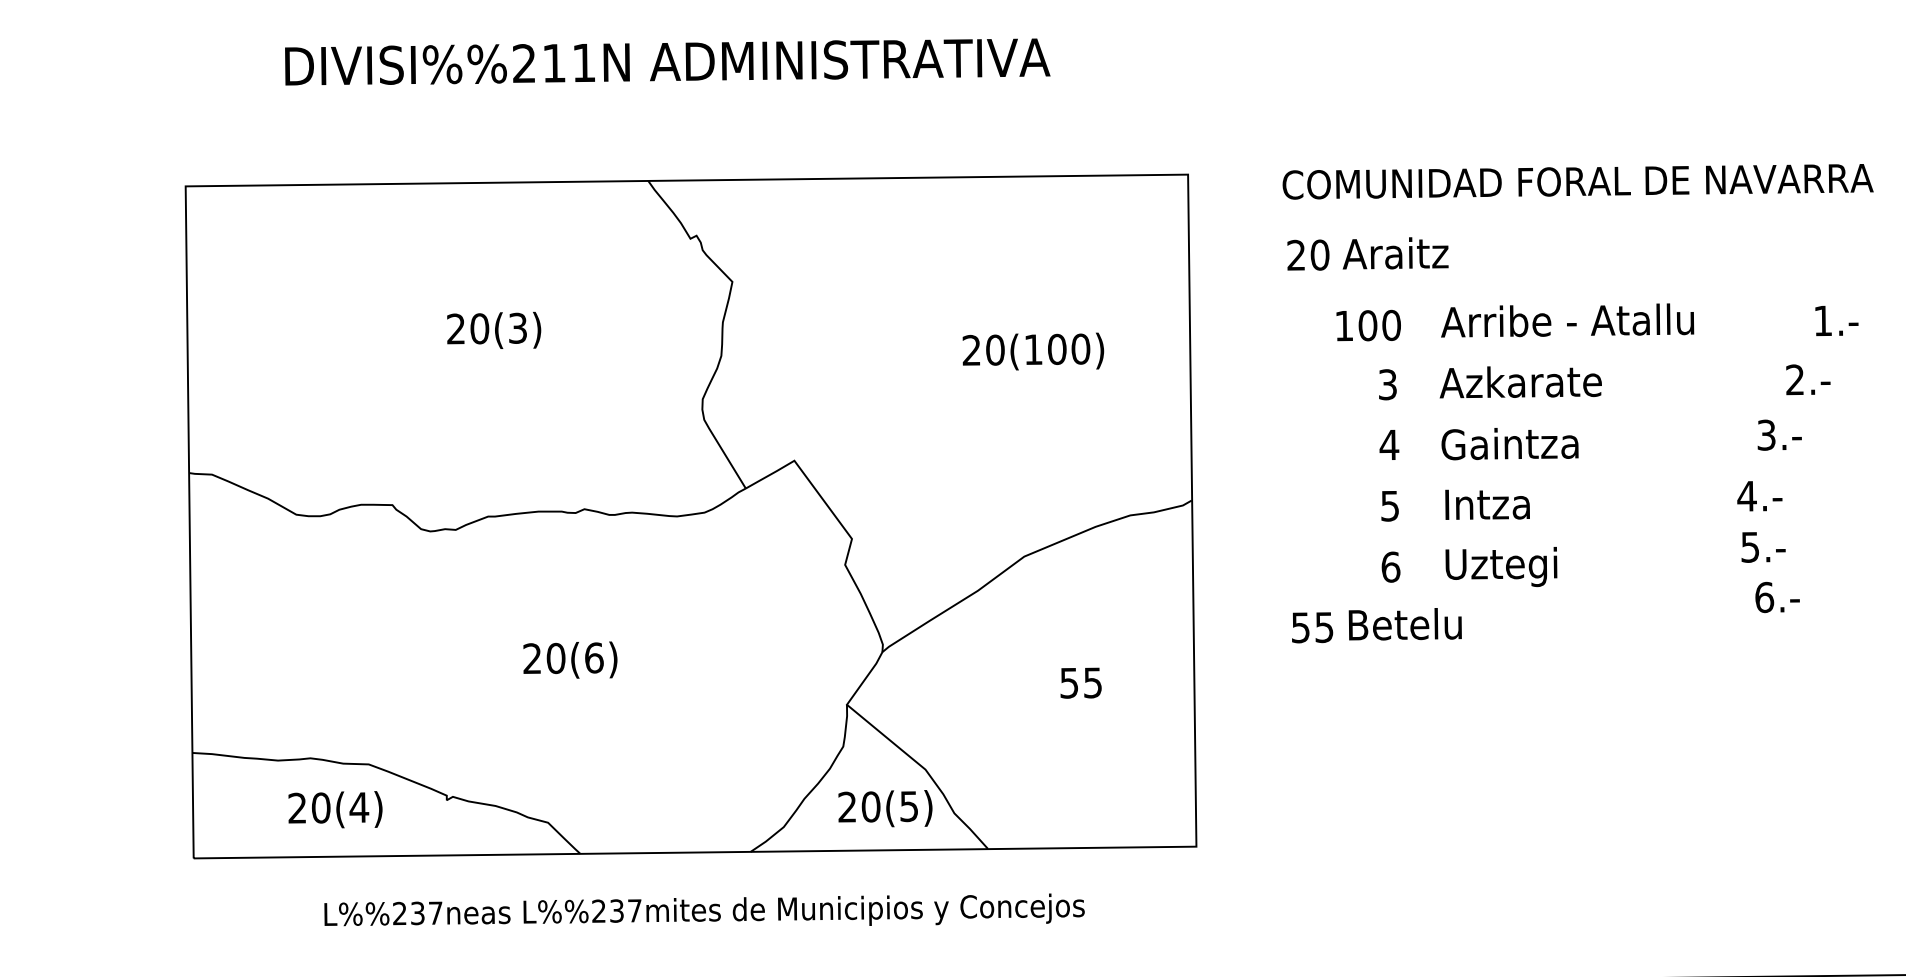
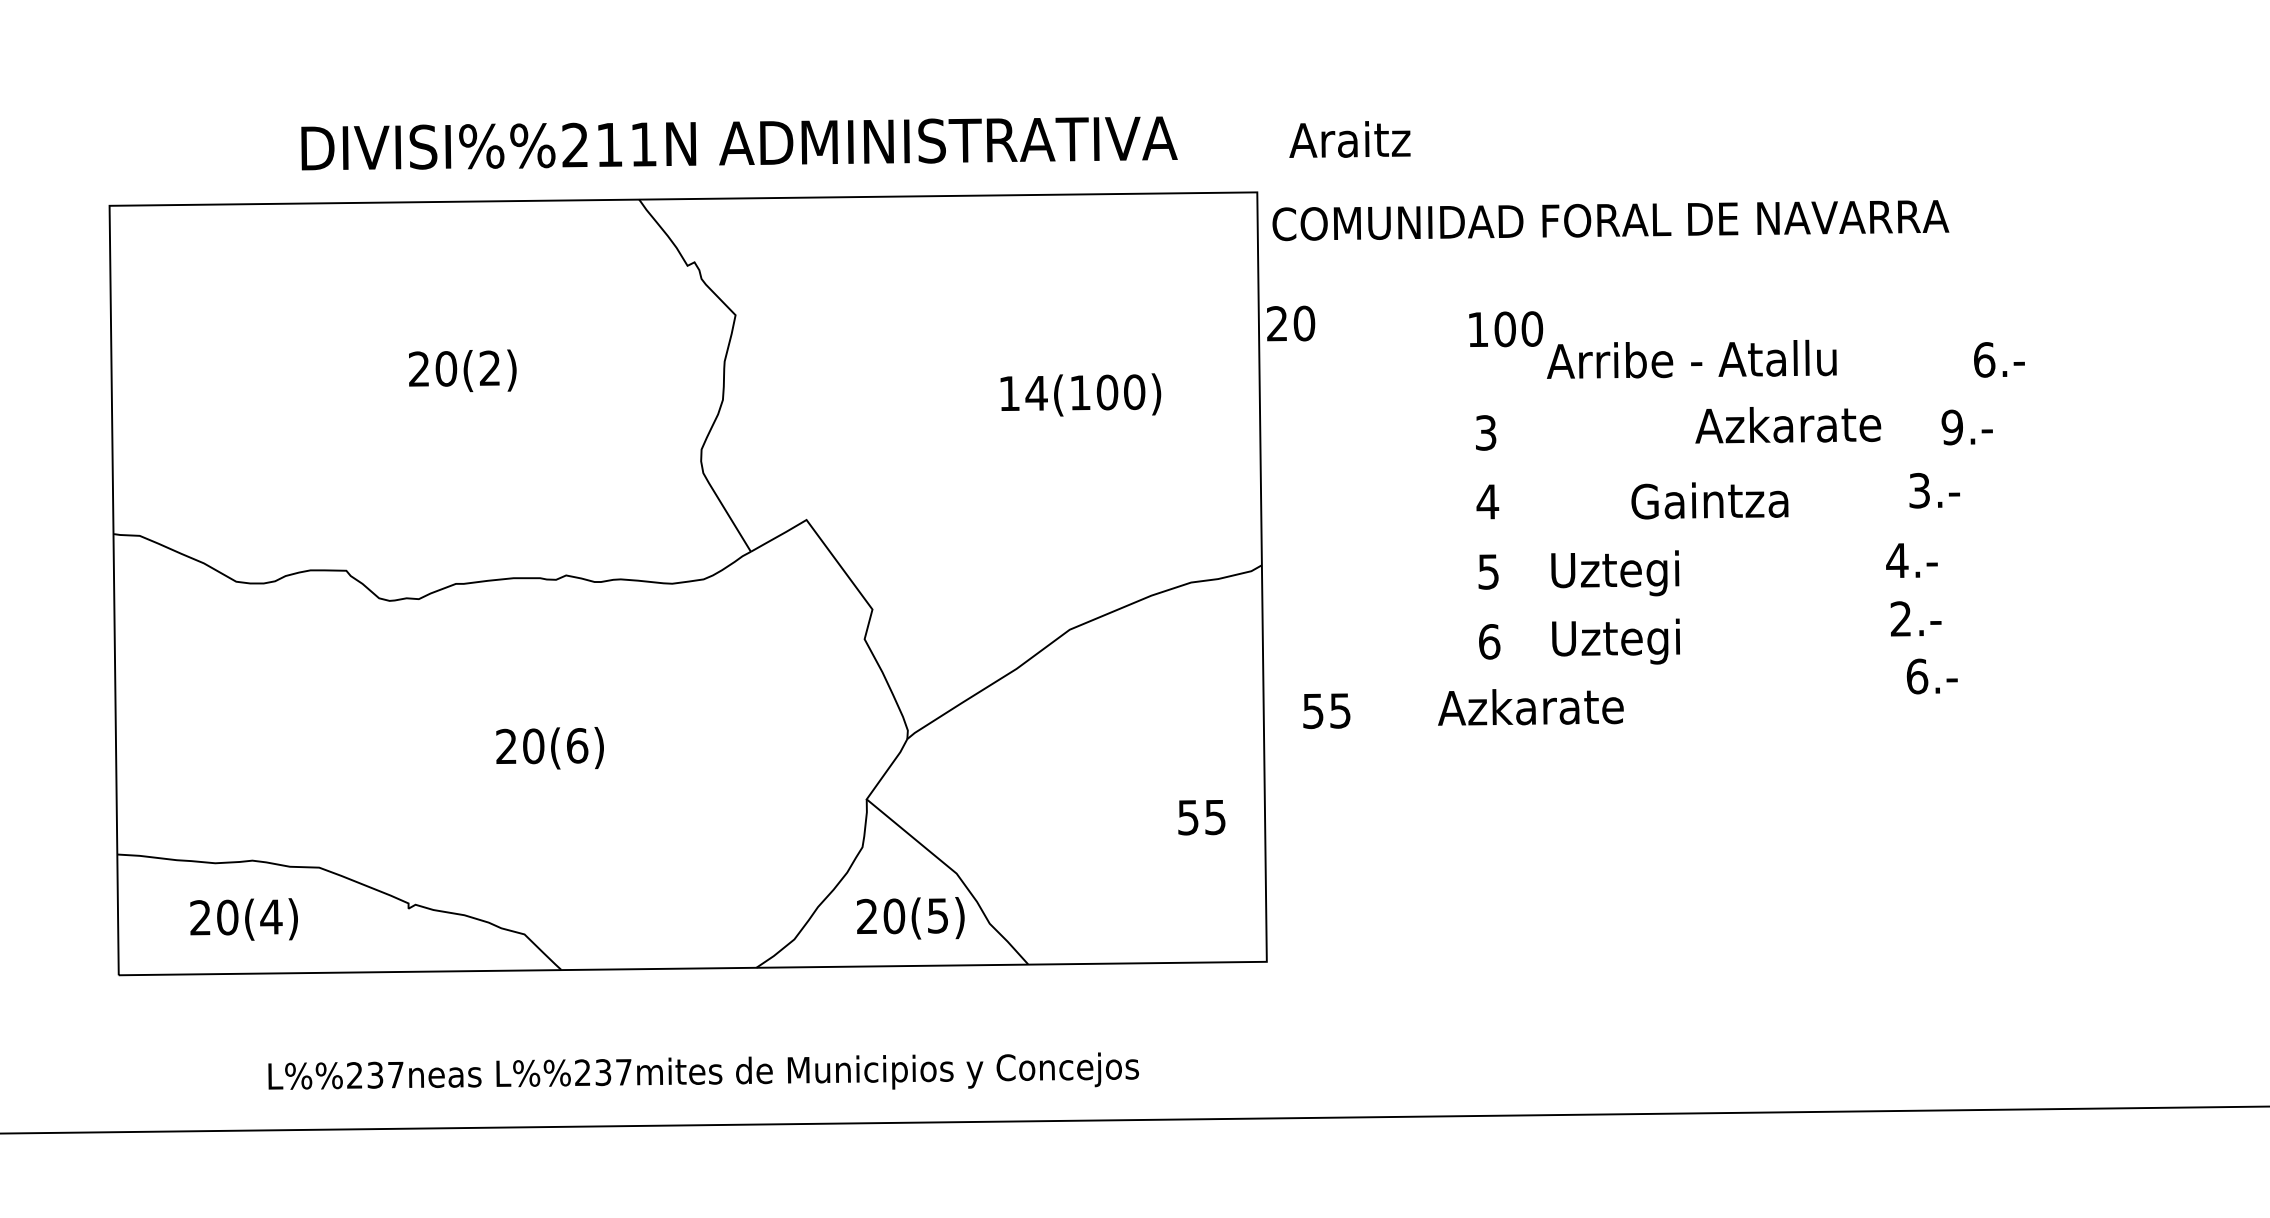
text: (667, 62) -> (739, 143), moved
text: (1577, 181) -> (1610, 220), moved
text: (1395, 253) -> (1349, 139), moved
text: (1308, 255) -> (1291, 323), moved
text: (1823, 320) -> (1984, 359), 1.- -> 6.-
text: (1369, 325) -> (1506, 329), moved
text: (517, 328) -> (489, 368), 20(3) -> 20(2)
text: (983, 350) -> (1023, 393), 20(100) -> 14(100)
text: (1794, 379) -> (1951, 427), 2.- -> 9.-
text: (1521, 382) -> (1788, 425), moved
text: (1509, 443) -> (1709, 500), moved
text: (1500, 507) -> (1615, 573), Intza -> Uztegi
text: (1749, 546) -> (1900, 618), 5.- -> 2.-
text: (1426, 623) -> (1530, 706), Betelu -> Azkarate
text: (1312, 628) -> (1326, 711), moved
text: (1080, 683) -> (1201, 817), moved
text: (334, 809) -> (243, 919), moved
text: (704, 909) -> (703, 1070), moved

